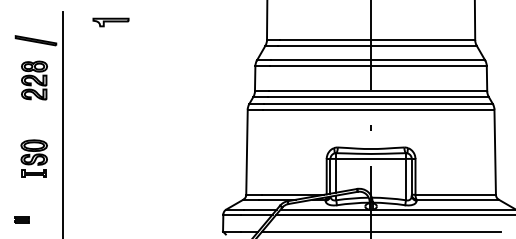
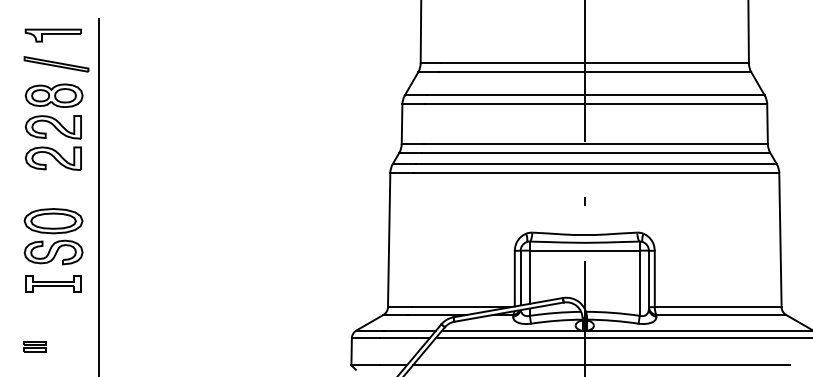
part: (110, 22) -> (52, 35), moved
part: (34, 80) -> (54, 127), size x1.43
part: (34, 158) -> (54, 249), size x1.43

